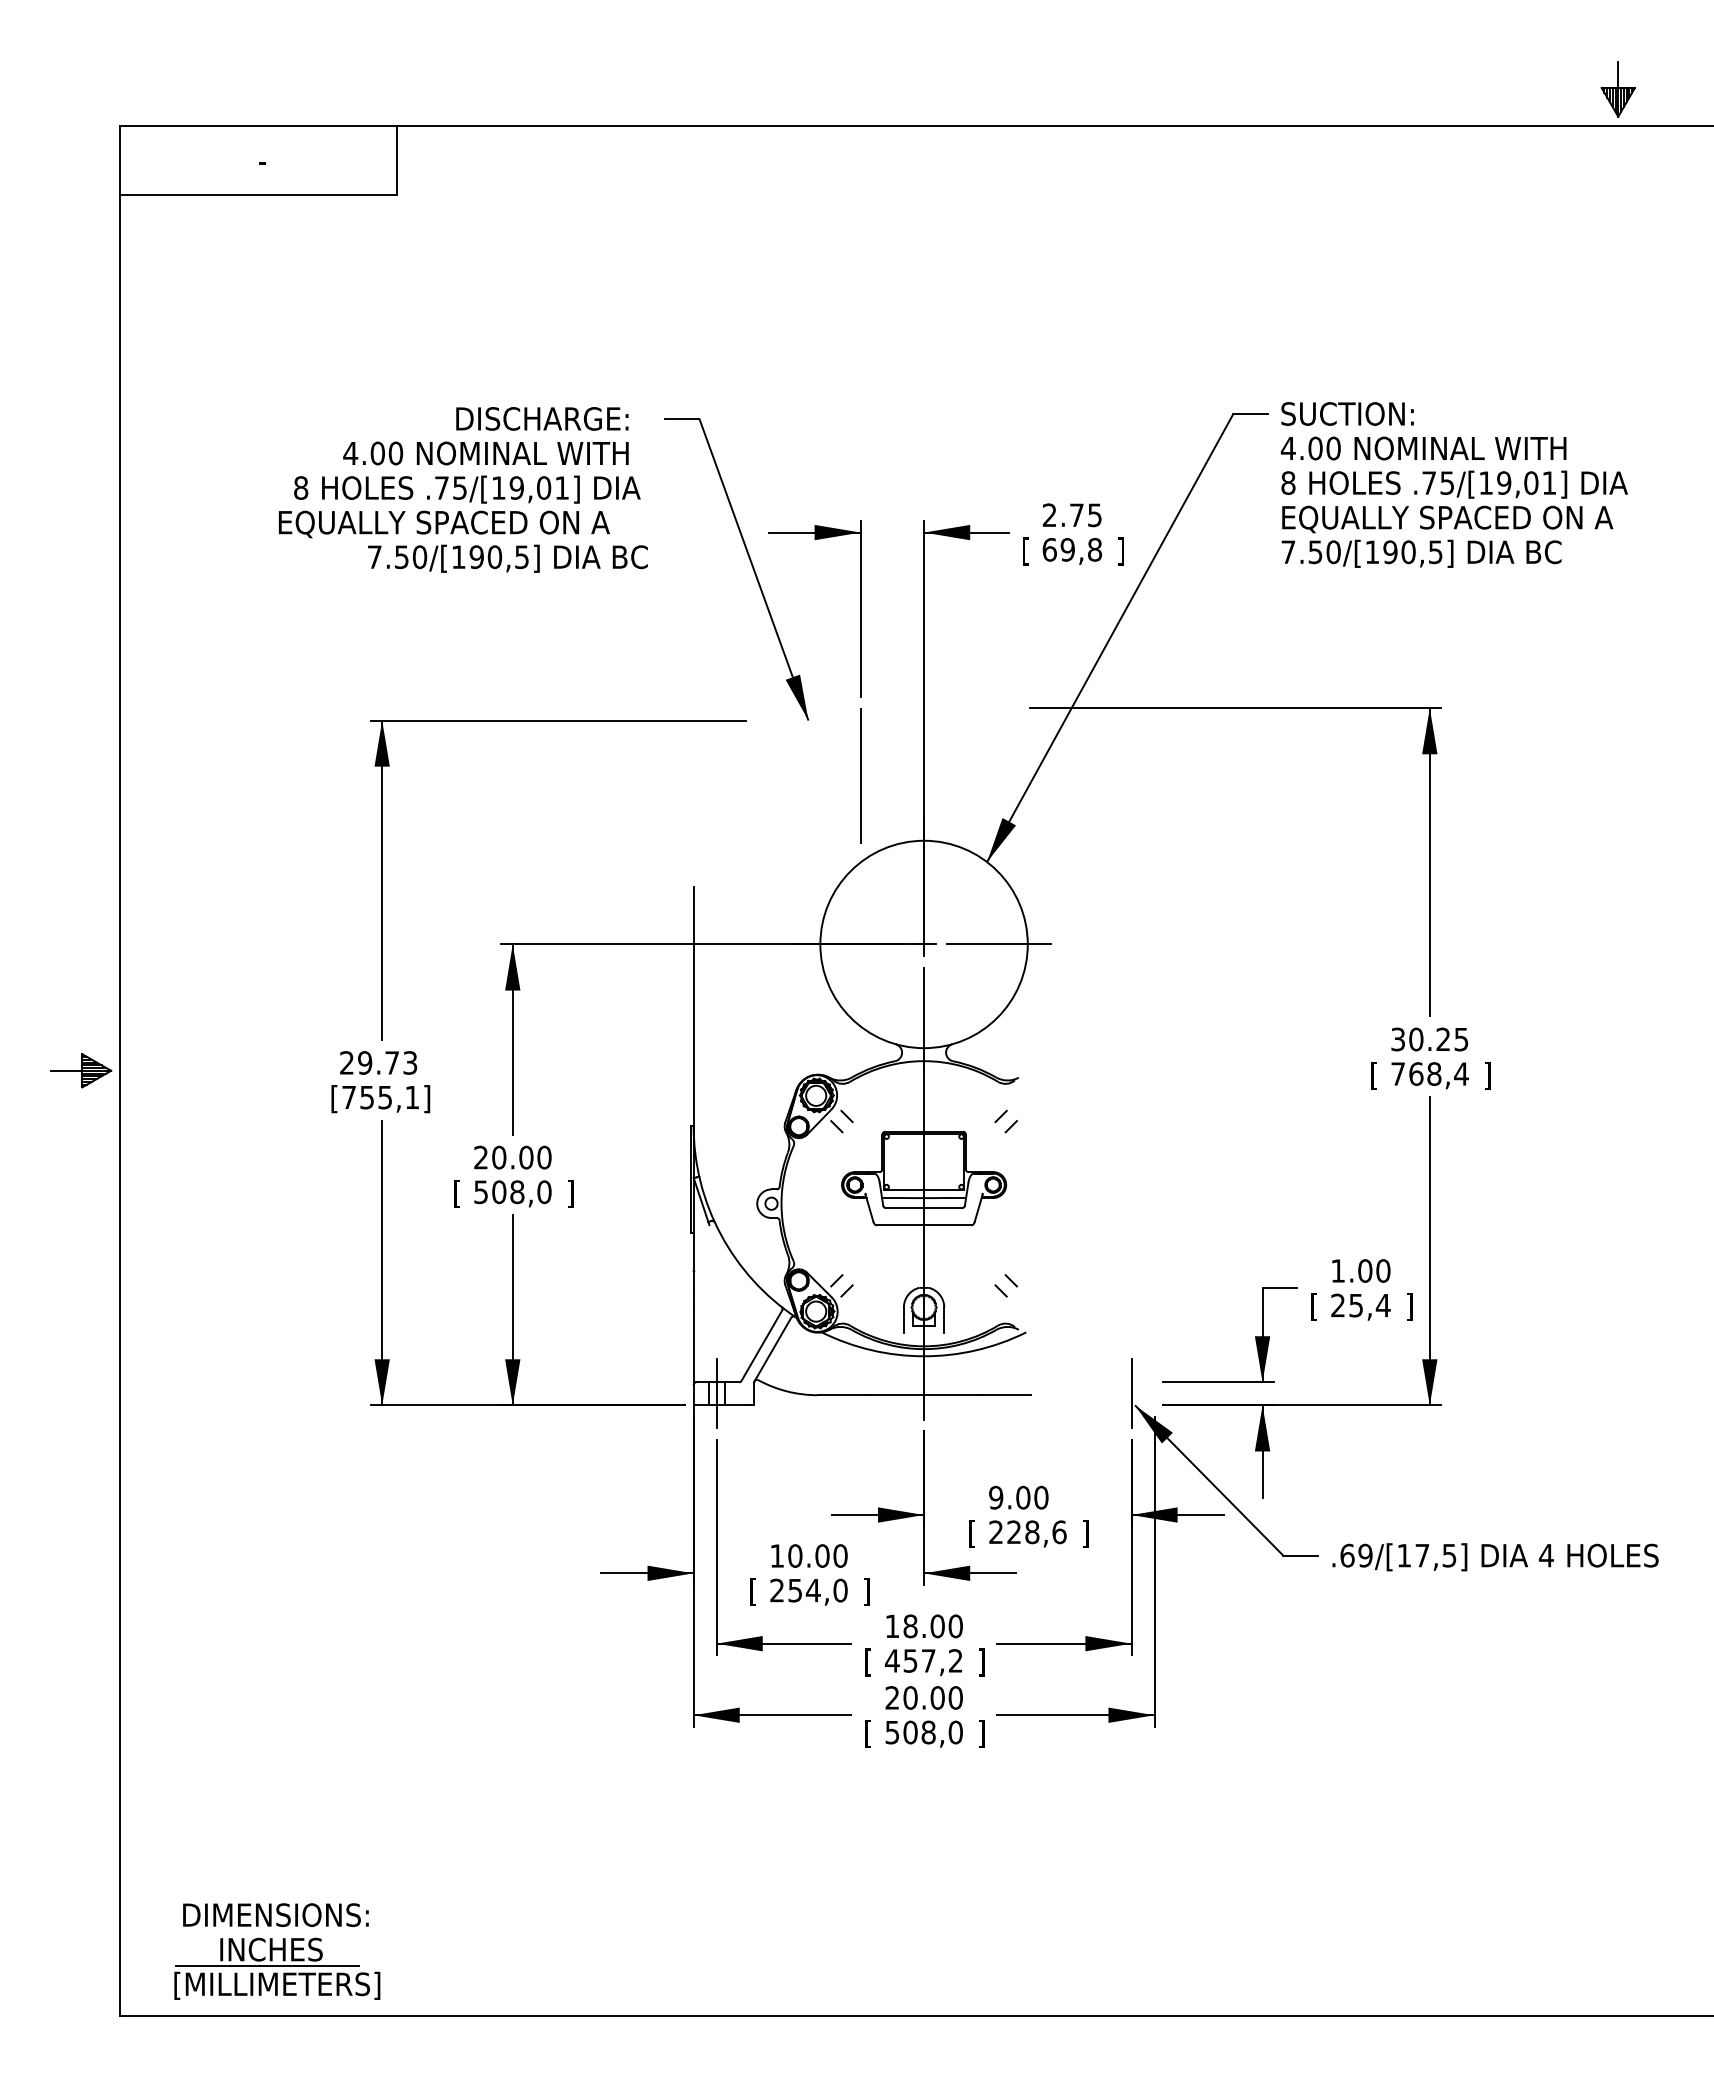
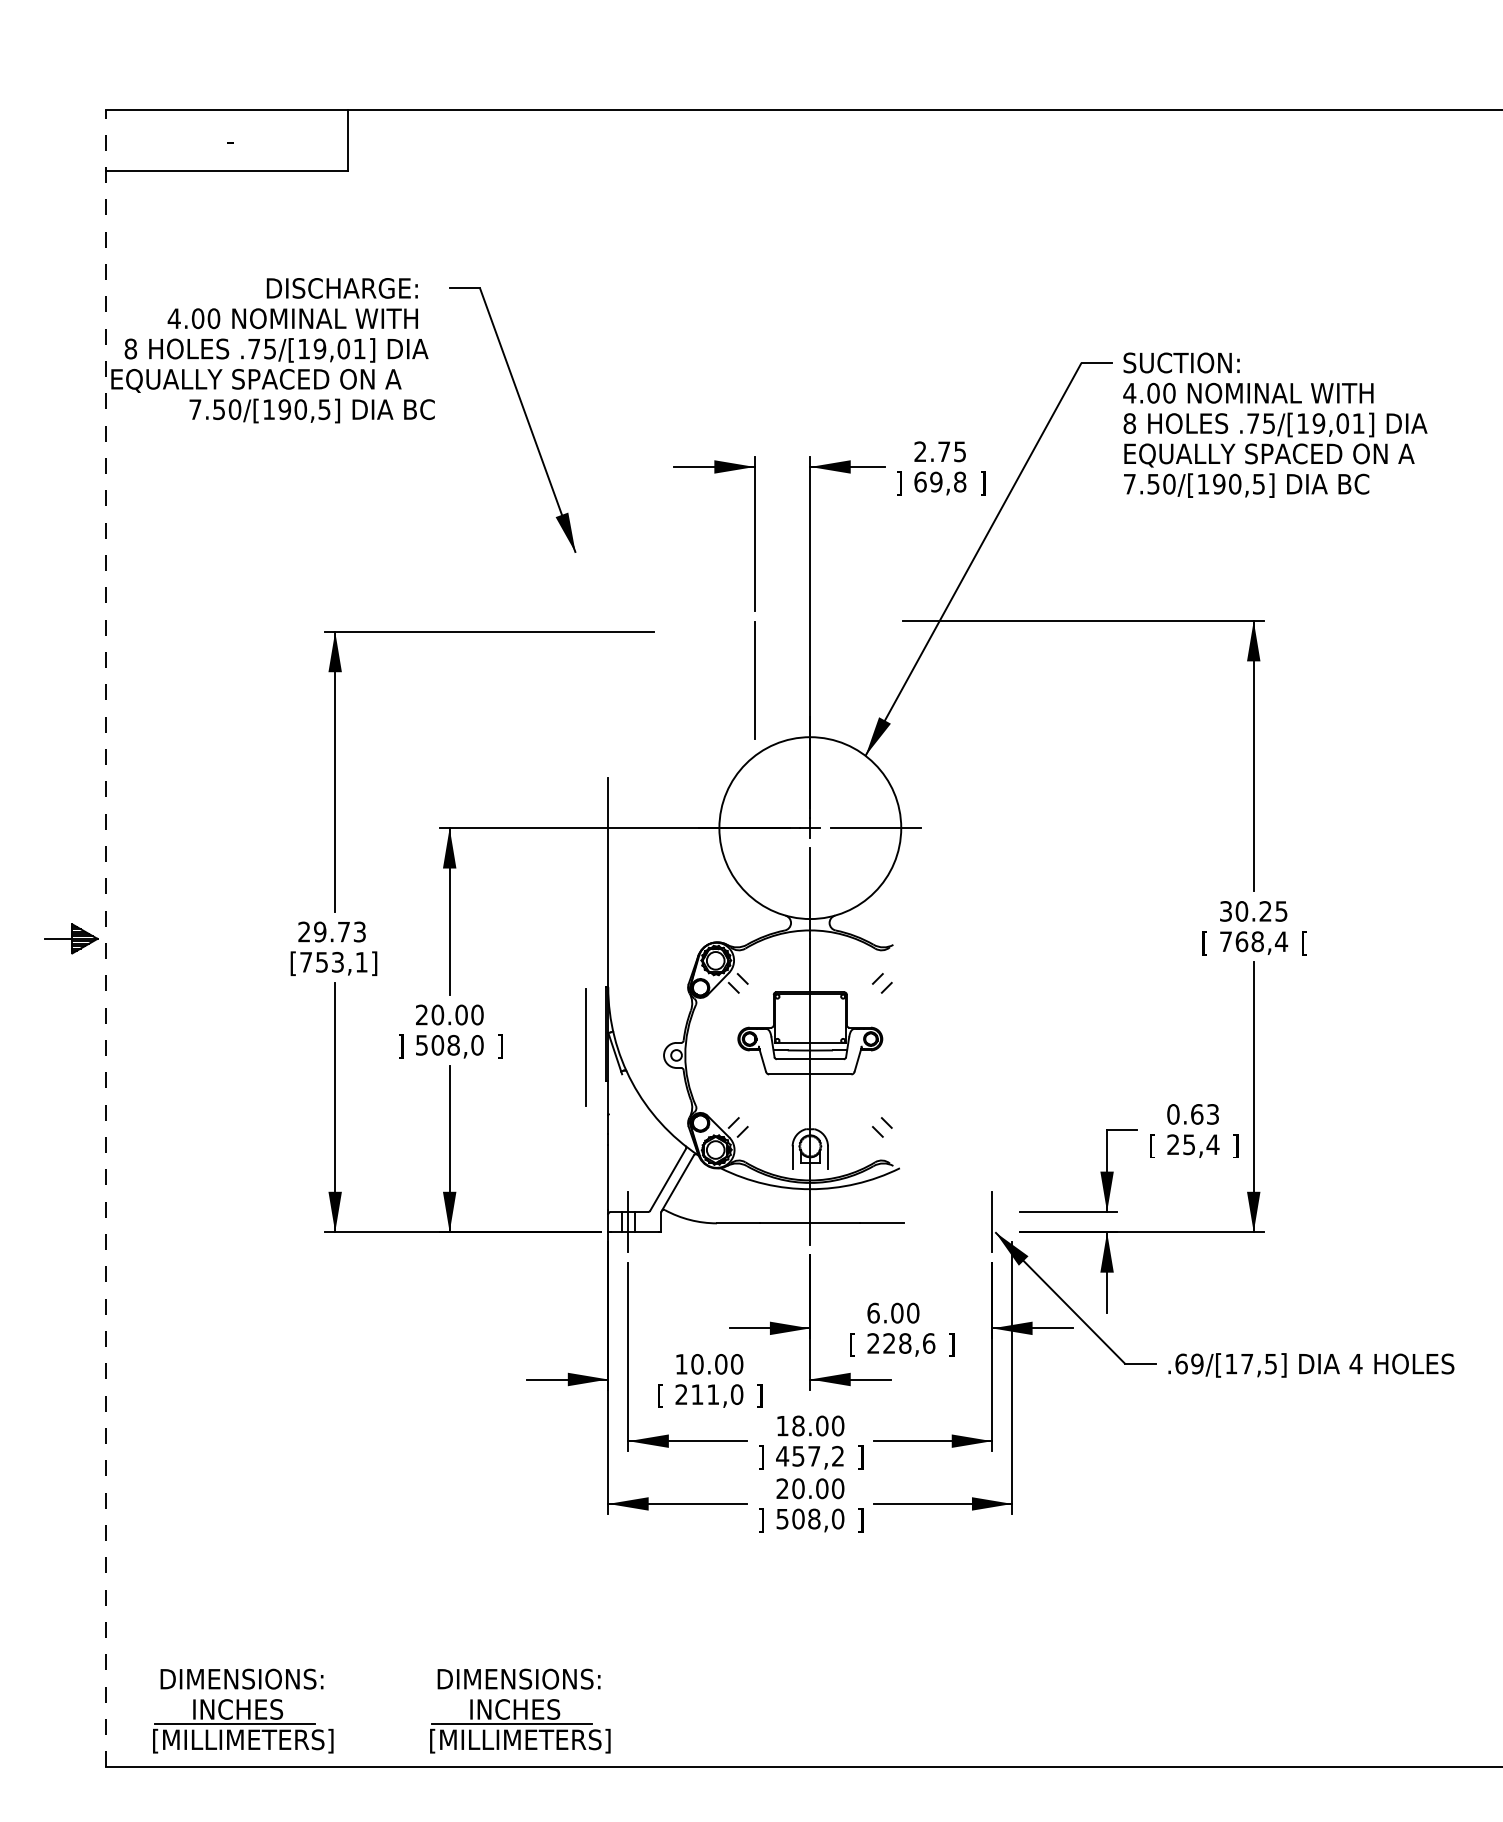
part: (1617, 89) -> (1418, 78), removed
text: (1025, 551) -> (899, 483), [ -> ]
part: (544, 563) -> (344, 415), moved
line: (120, 1070) -> (105, 938), solid -> dashed
text: (1487, 1075) -> (1304, 943), ] -> [
text: (385, 1096) -> (338, 961), [755,1] -> [753,1]
text: (456, 1193) -> (400, 1046), [ -> ]
line: (668, 1194) -> (586, 1047), added
text: (1360, 1270) -> (1192, 1113), 1.00 -> 0.63
text: (996, 1497) -> (873, 1313), 9.00 -> 6.00
text: (804, 1590) -> (705, 1394), 254,0 -> 211,0
text: (868, 1662) -> (761, 1457), [ -> ]
text: (868, 1733) -> (761, 1519), [ -> ]
part: (593, 1951) -> (520, 1711), added

